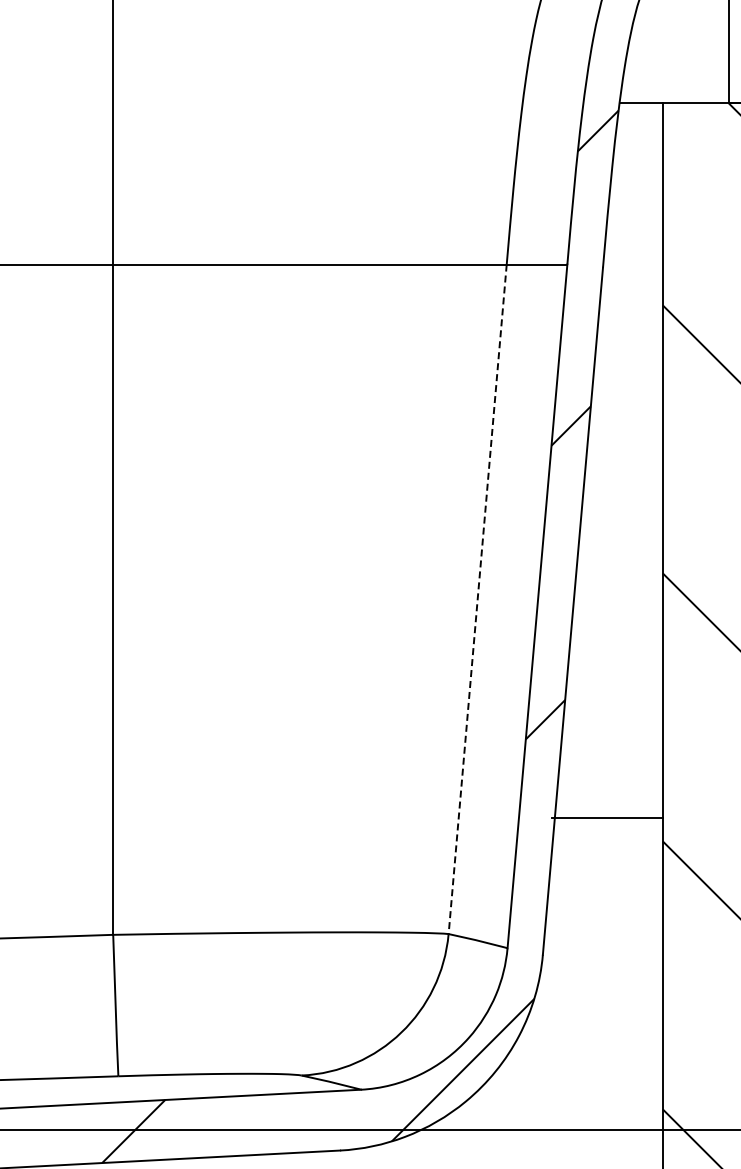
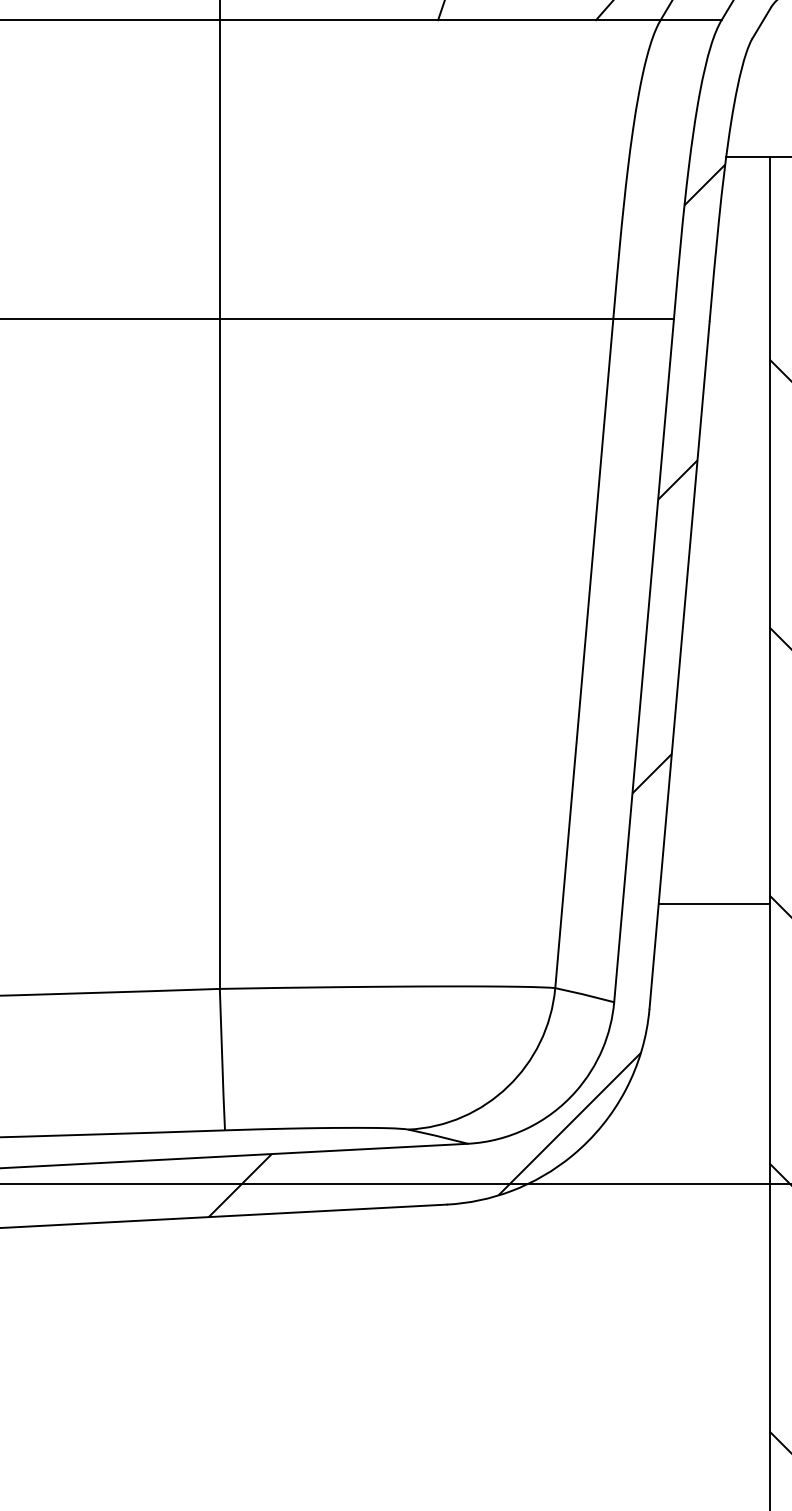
line: (477, 599) -> (584, 653), dashed -> solid
line: (606, 818) -> (713, 903), moved

